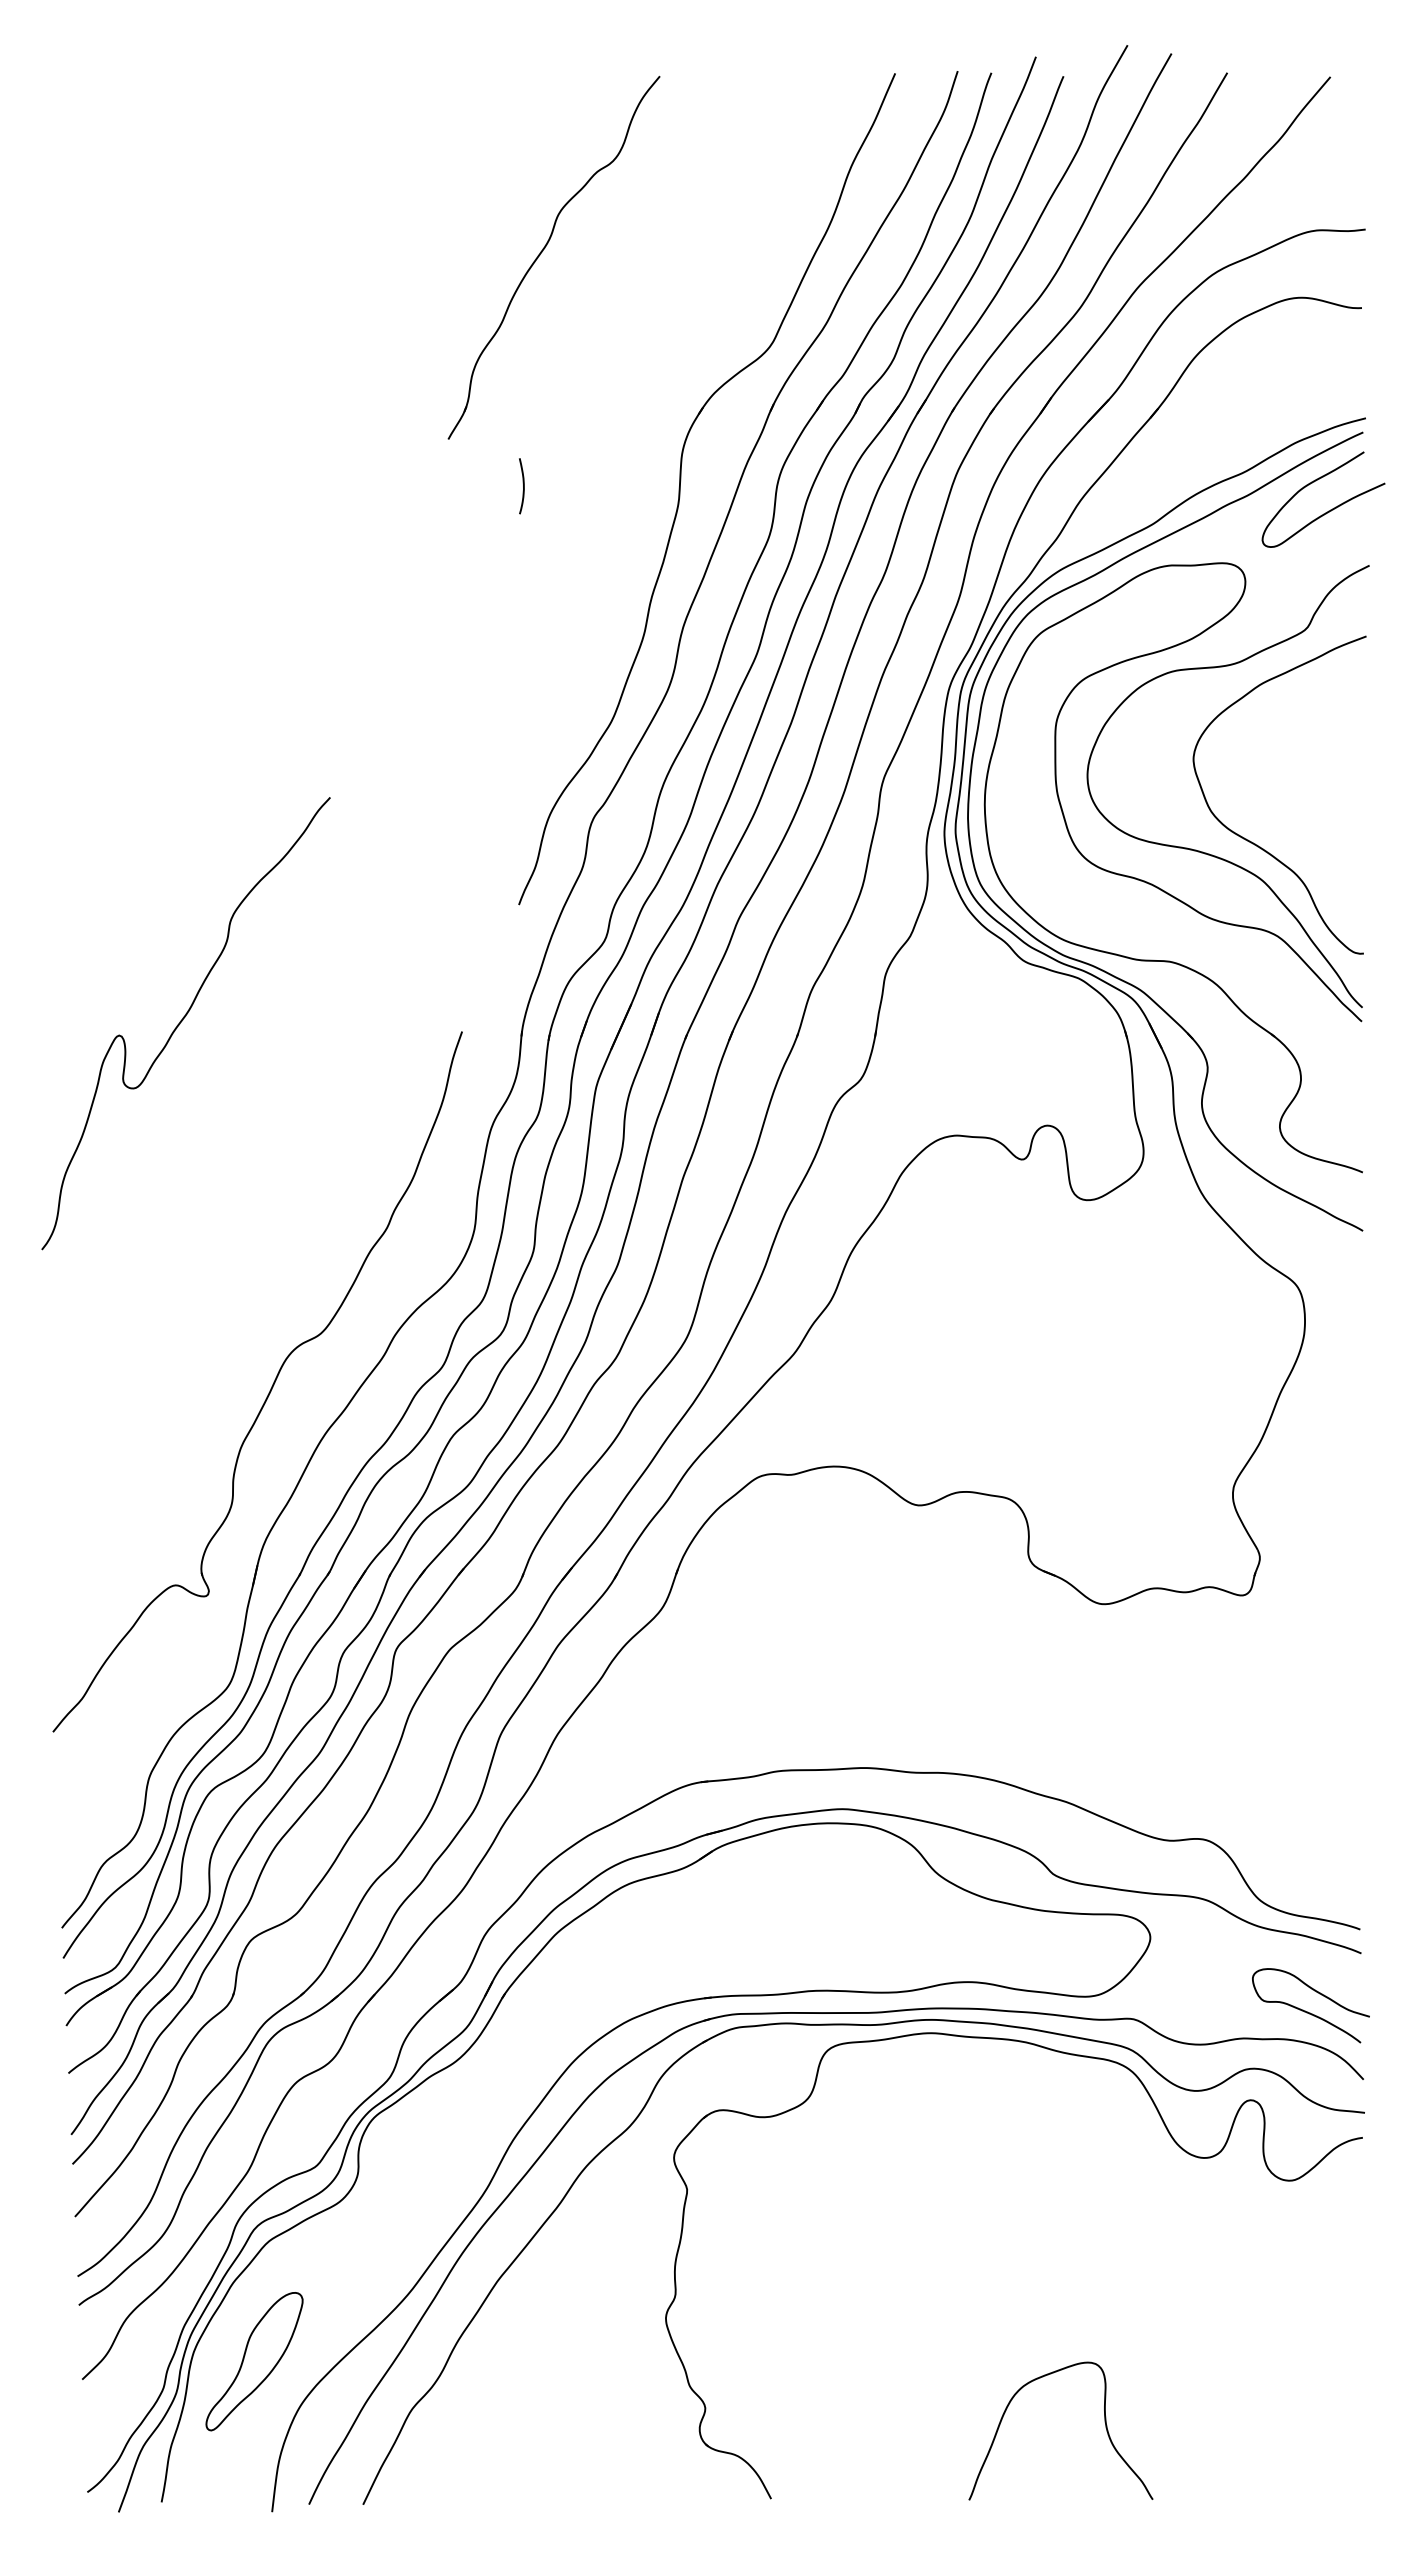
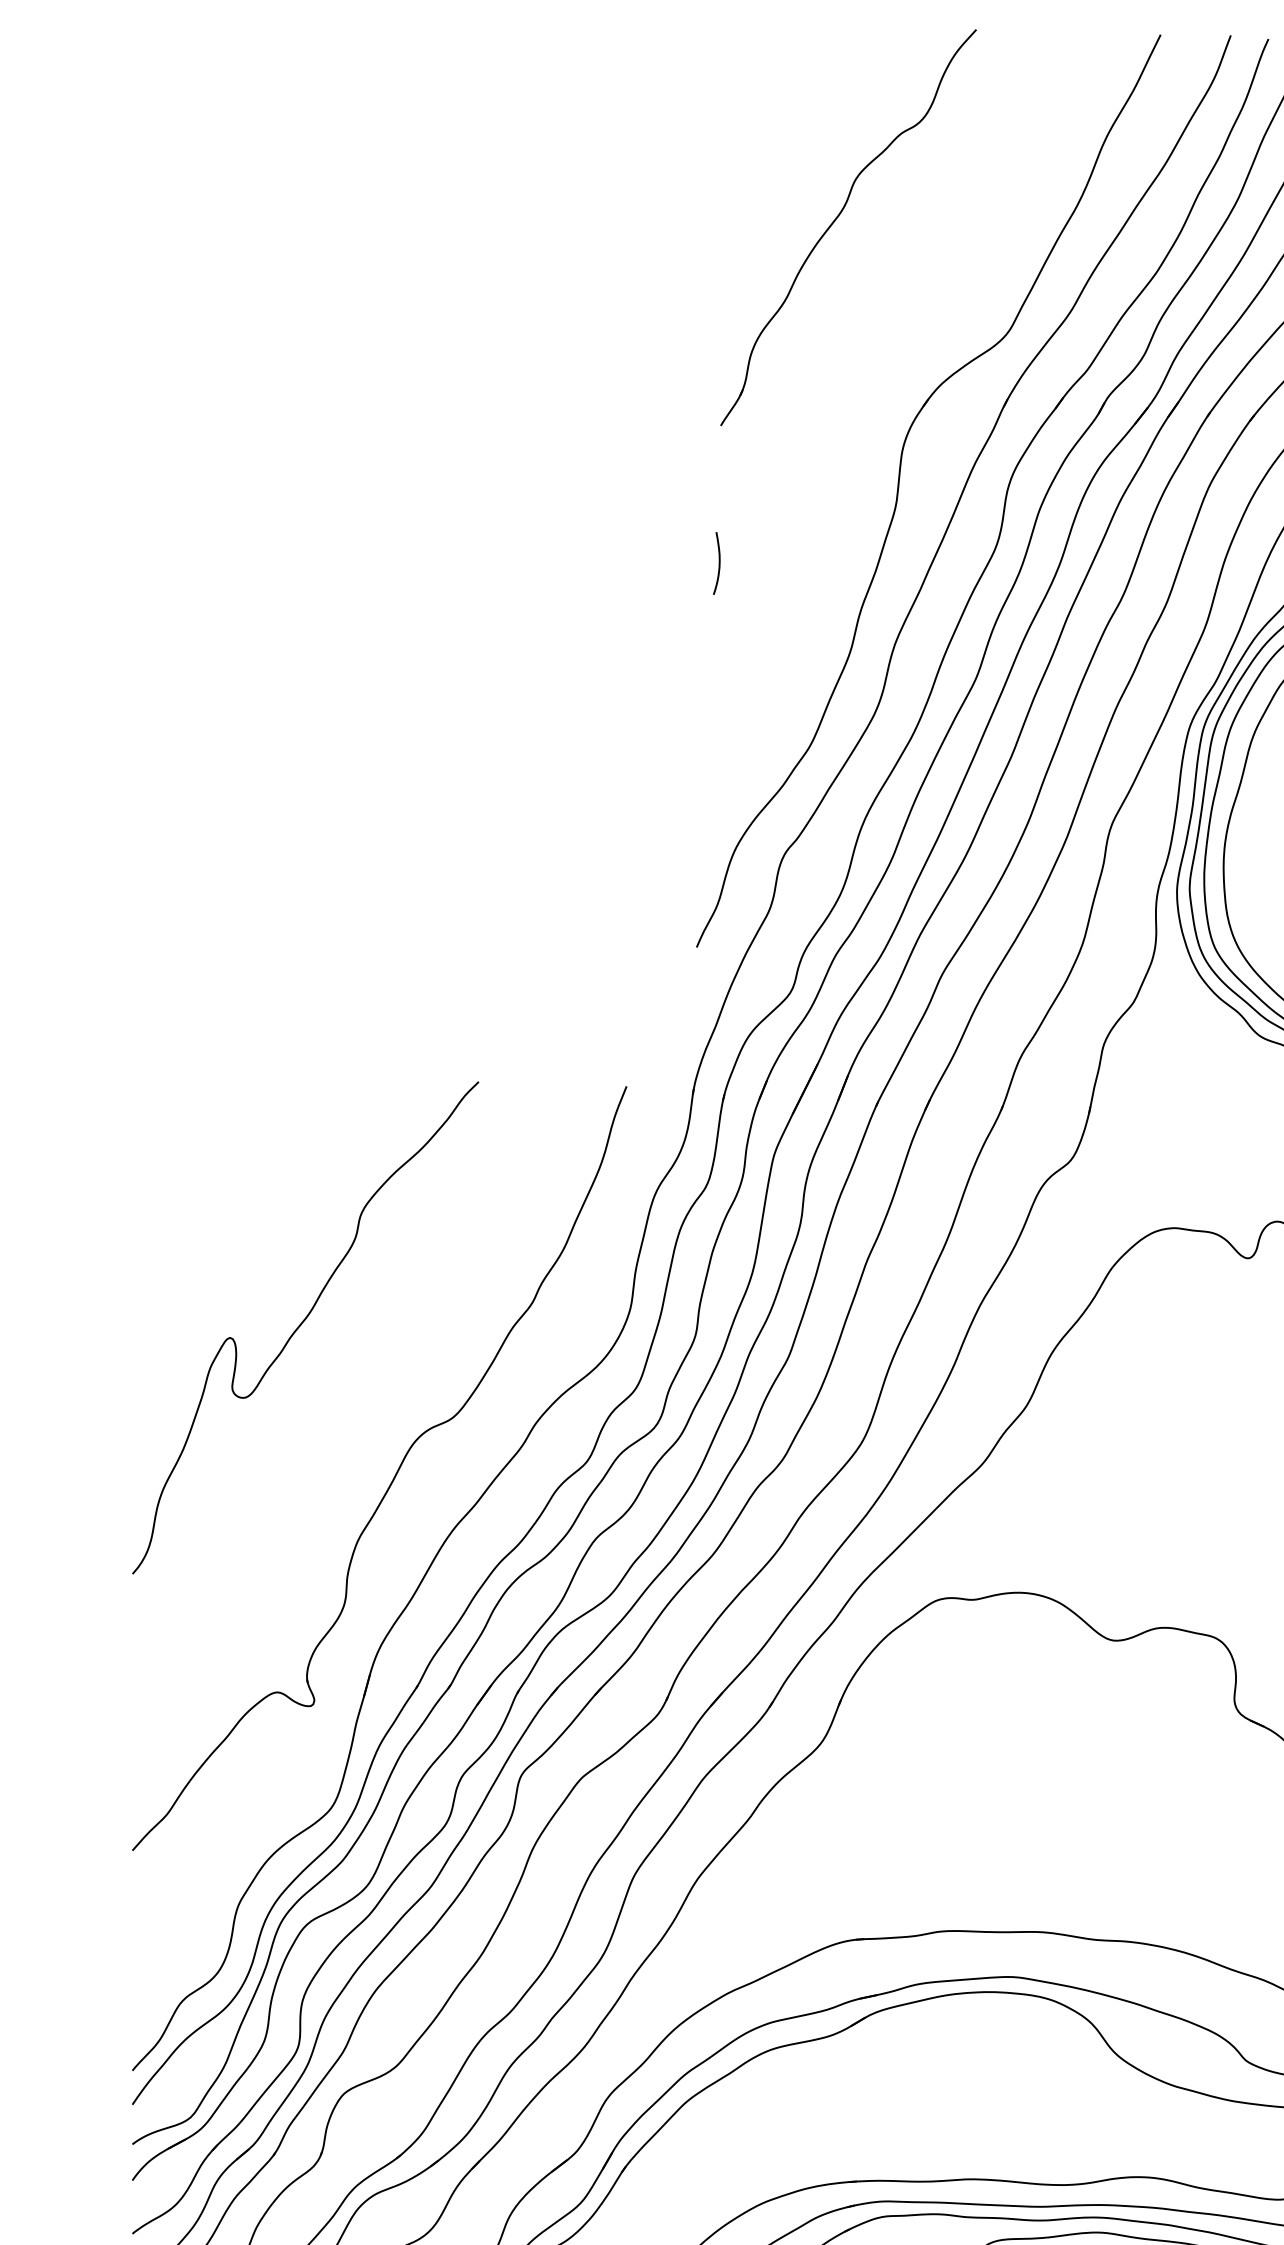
part: (545, 248) -> (839, 216), moved
curve: (523, 486) -> (719, 563), moved
curve: (183, 1020) -> (302, 1324), moved

